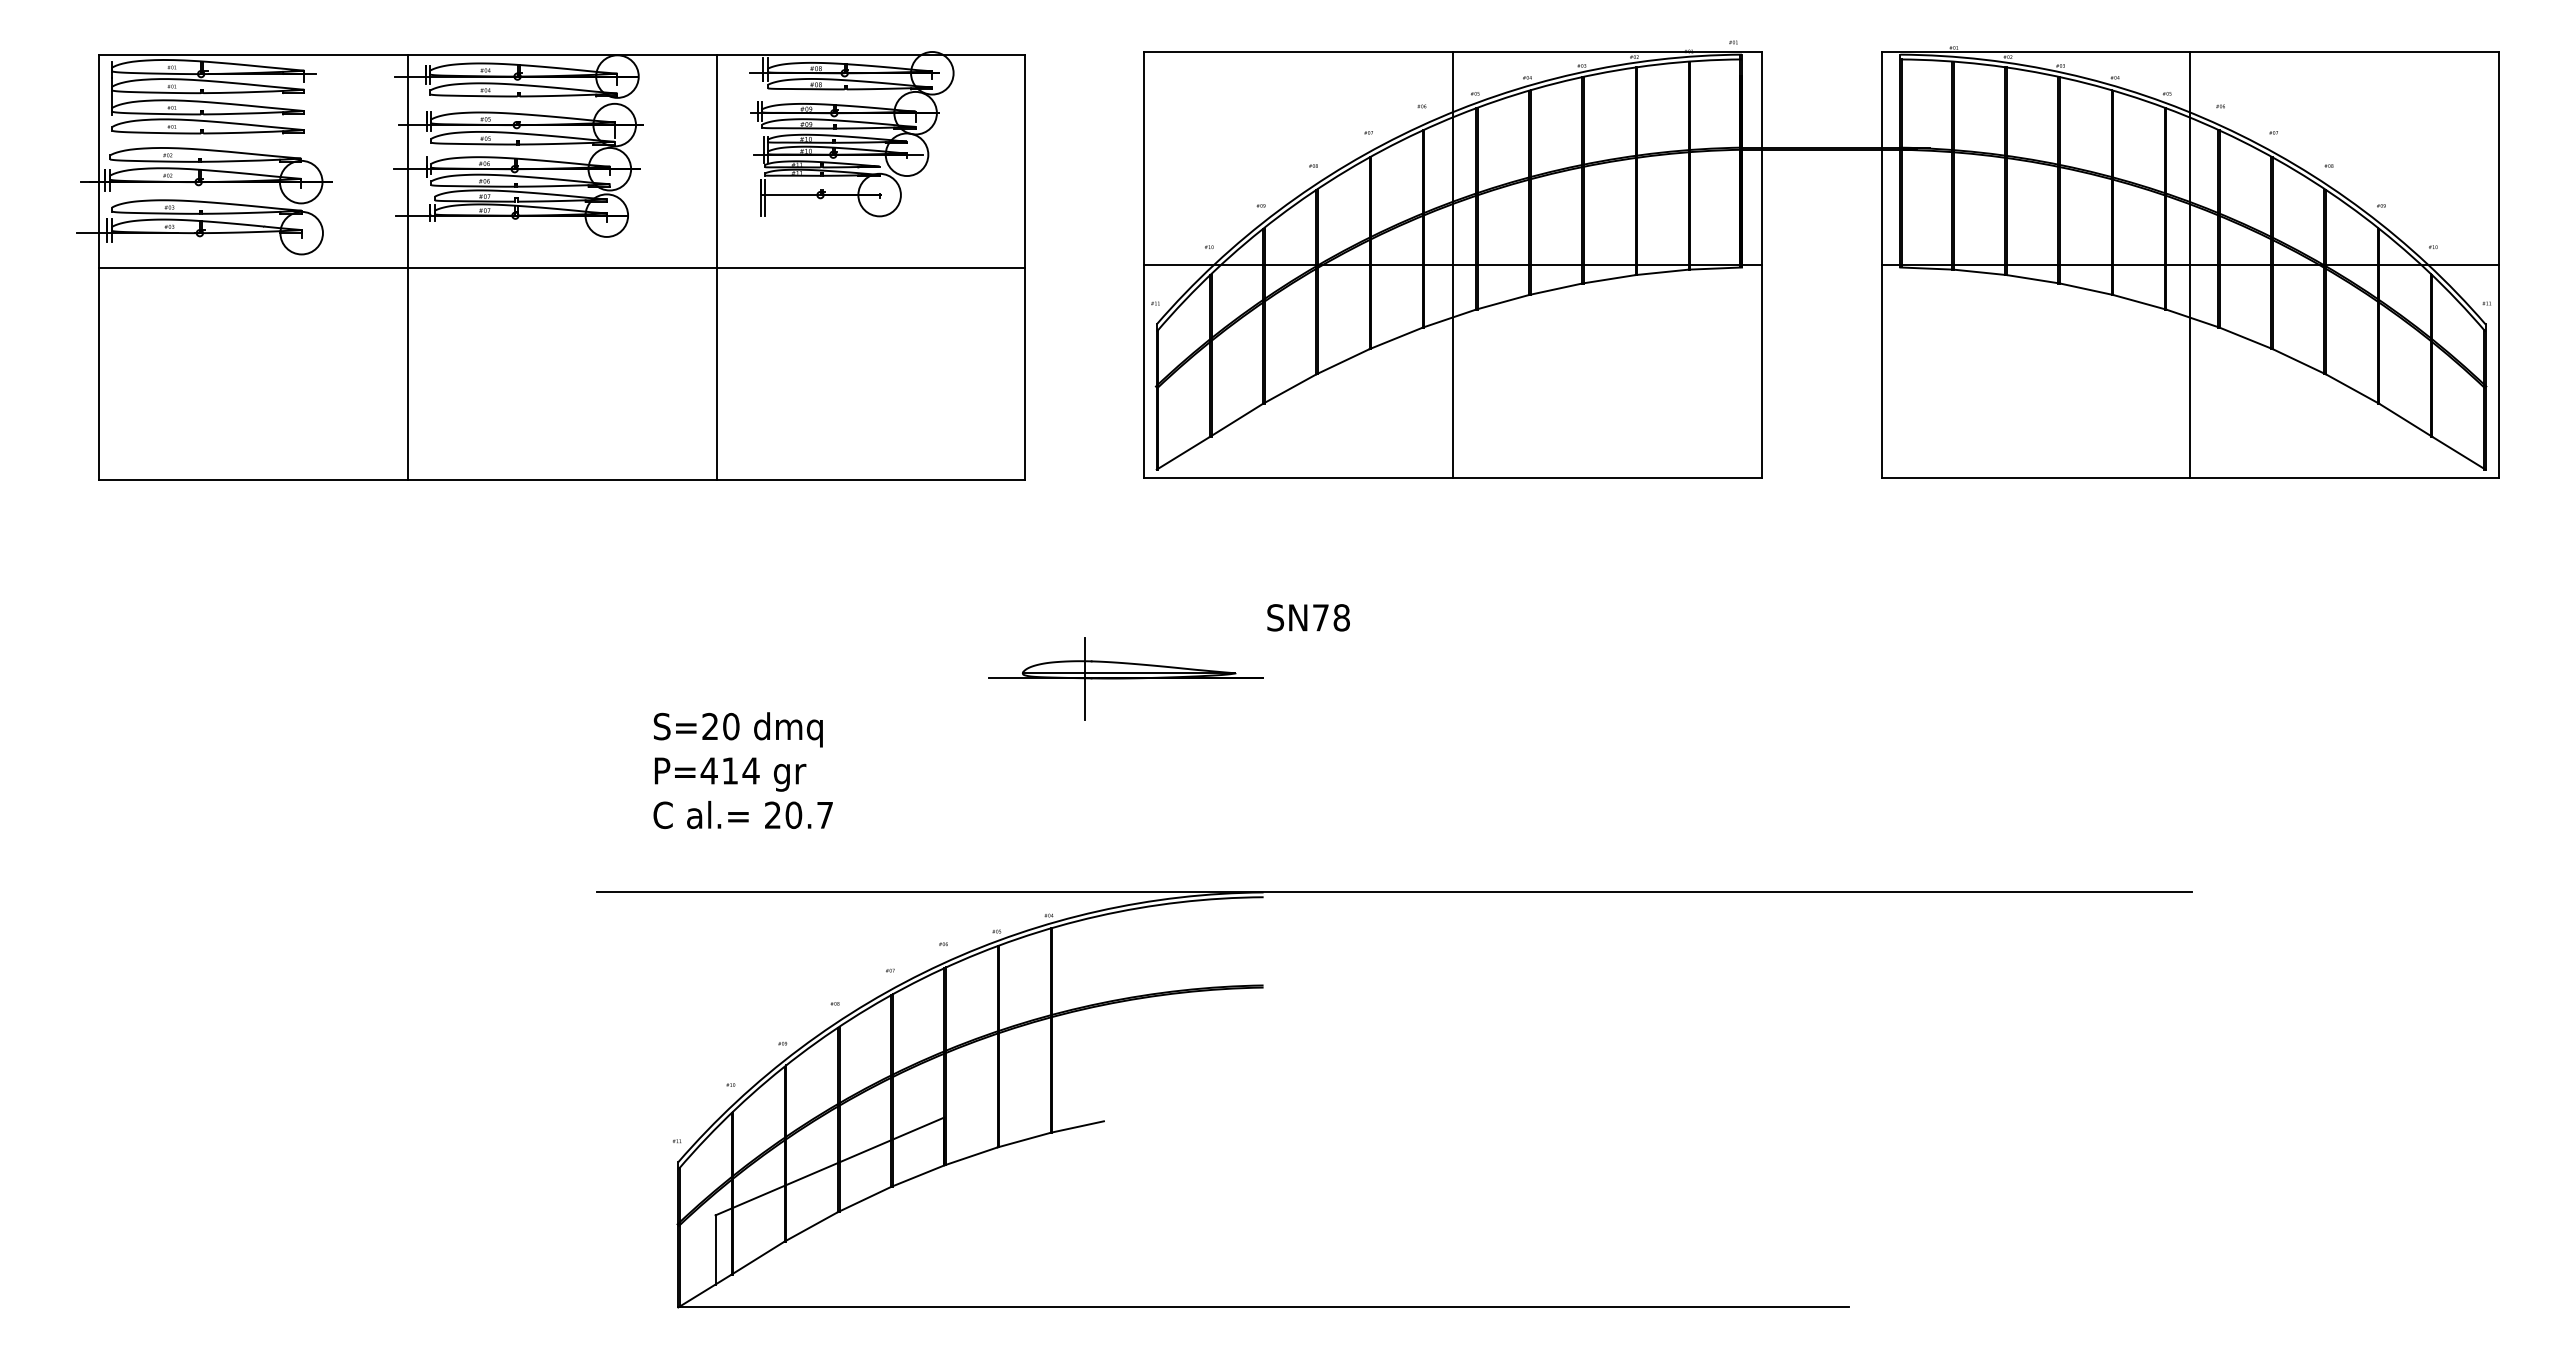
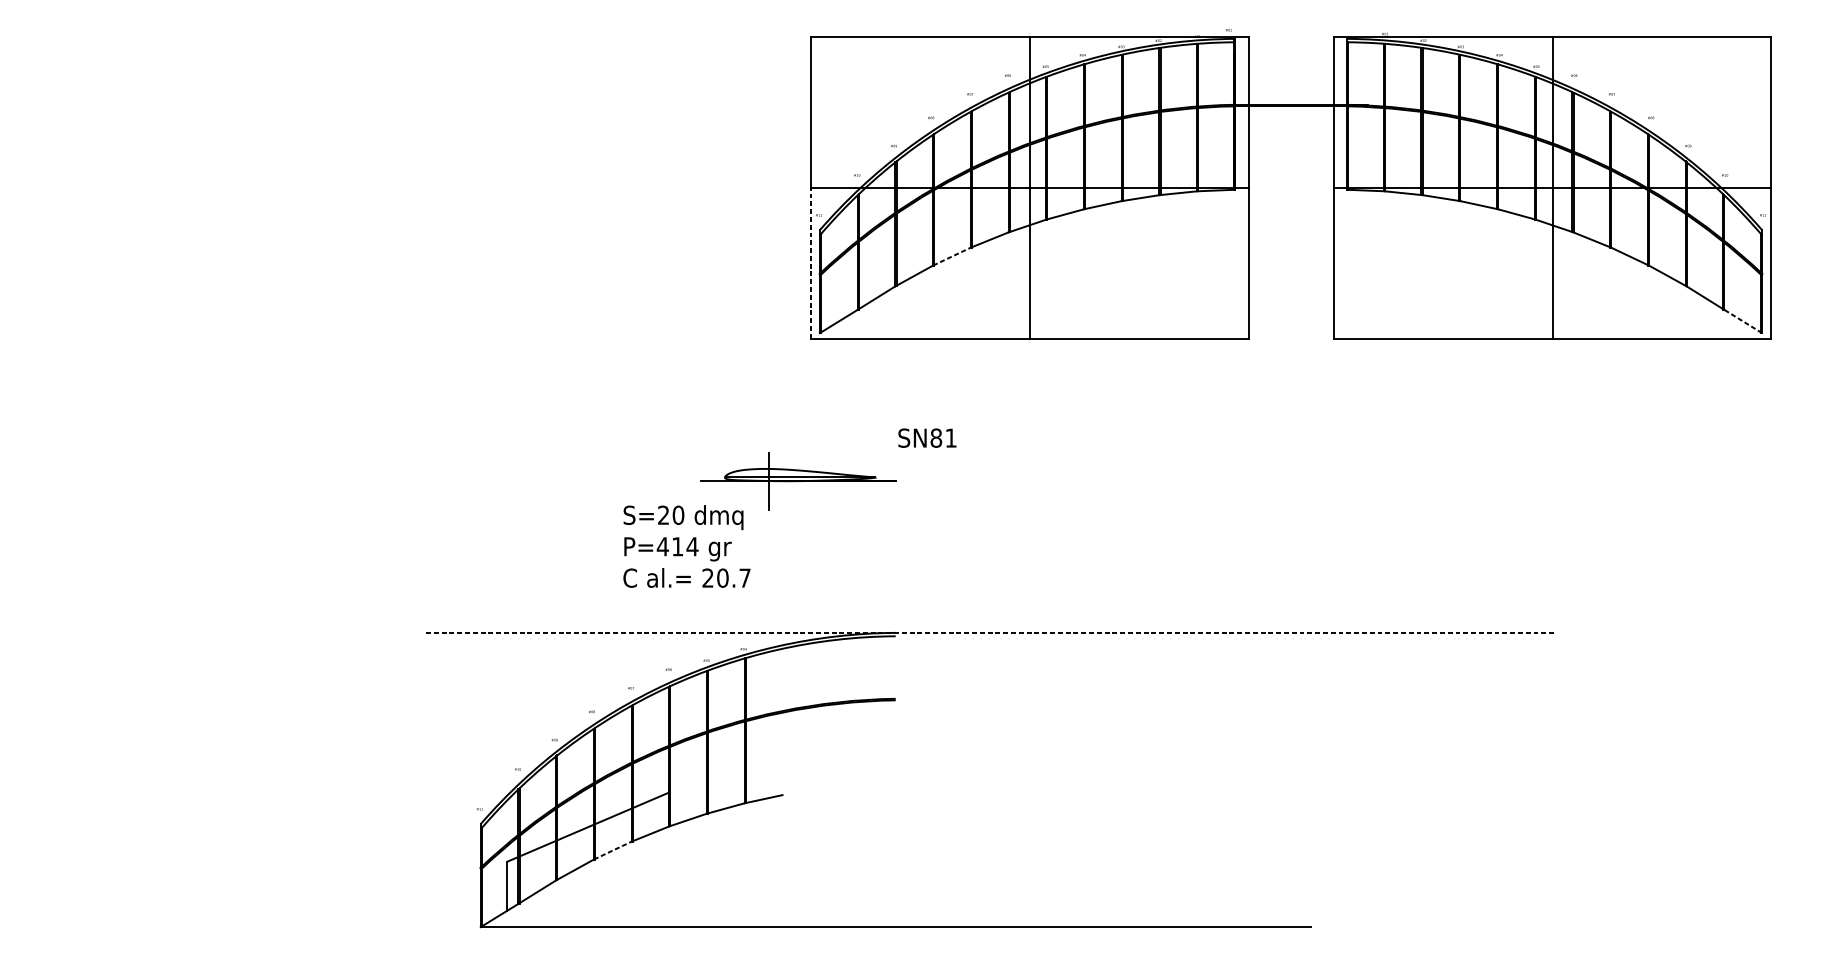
part: (550, 265) -> (390, 188), removed
line: (1343, 361) -> (952, 256), solid -> dashed
line: (1144, 370) -> (811, 262), solid -> dashed
line: (2458, 453) -> (1742, 321), solid -> dashed
text: (1330, 617) -> (943, 437), SN78 -> SN81
text: (742, 770) -> (686, 546), moved
line: (1394, 892) -> (988, 632), solid -> dashed
line: (865, 1199) -> (613, 850), solid -> dashed

